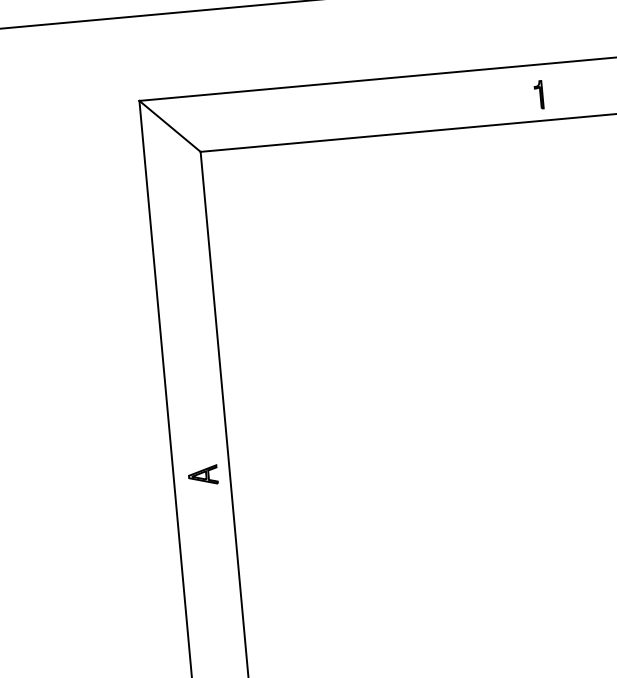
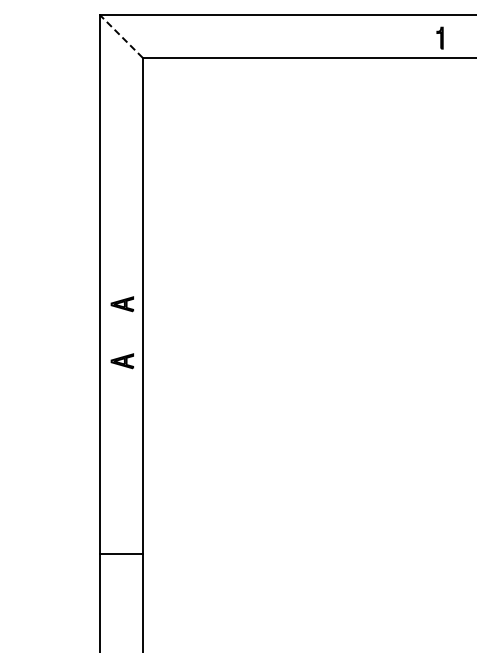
part: (538, 94) -> (439, 37), moved
line: (170, 126) -> (121, 36), solid -> dashed
part: (208, 550) -> (121, 361), added

